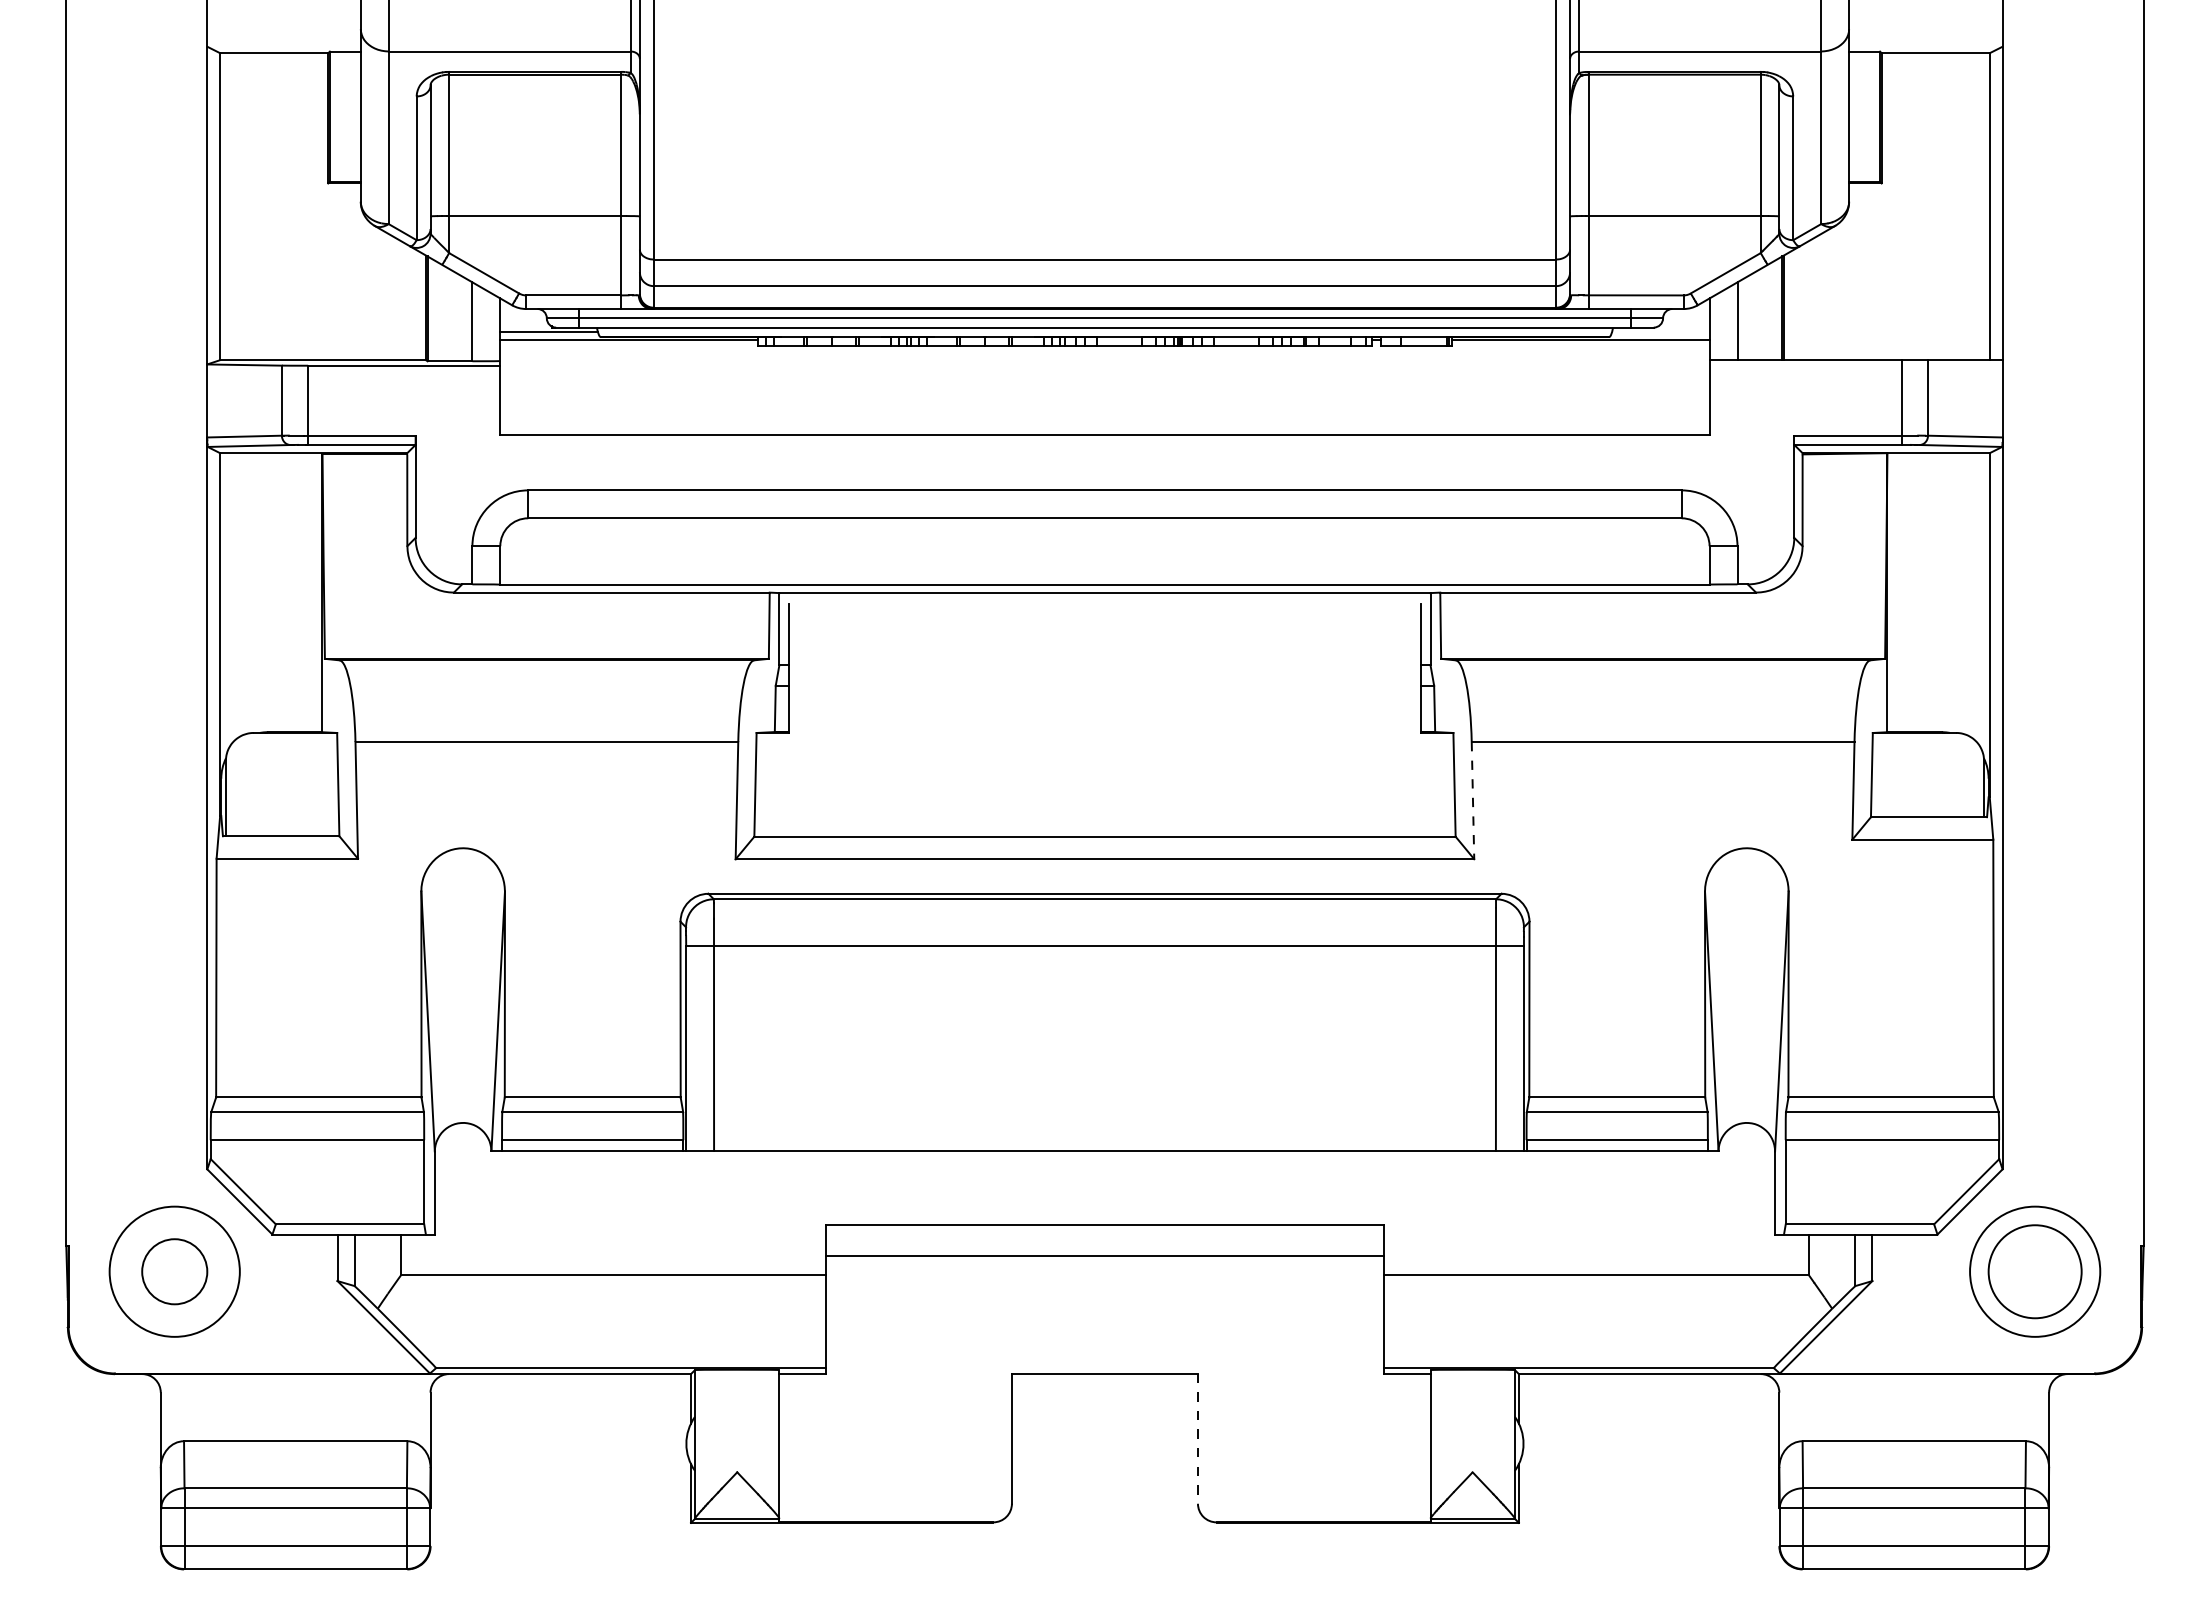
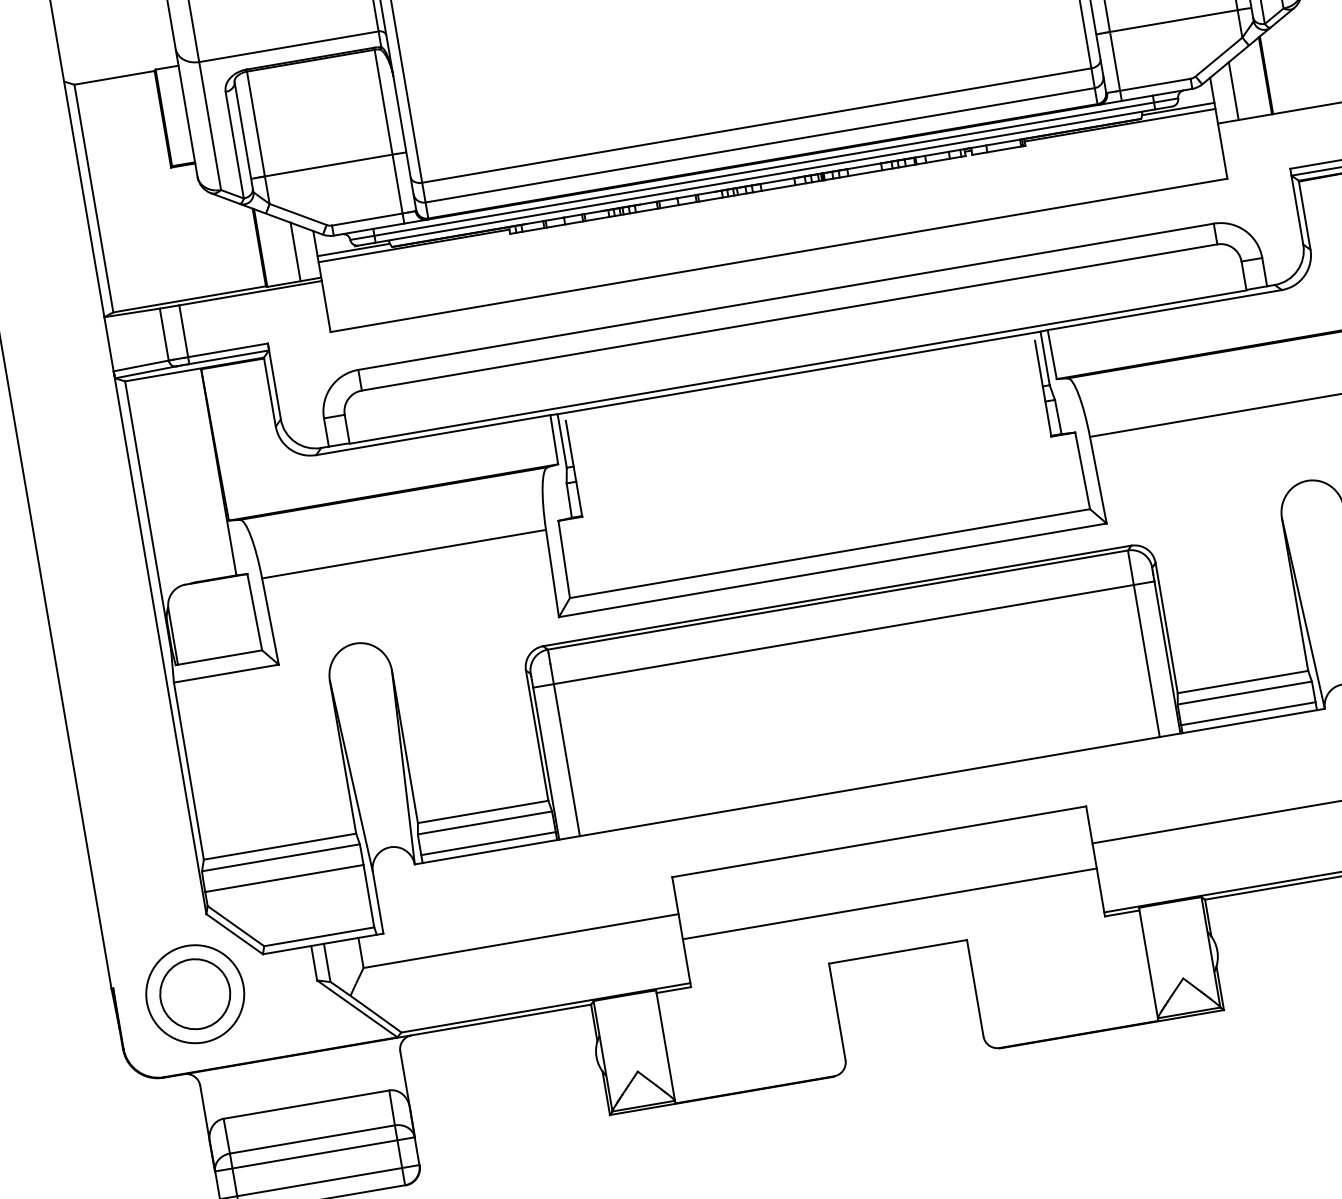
line: (1660, 332) -> (1178, 109), added
line: (1472, 800) -> (1097, 480), dashed -> solid
line: (1104, 1255) -> (889, 903), moved
circle: (174, 1271) -> (195, 994), size x1.43
line: (1197, 1439) -> (975, 988), dashed -> solid

